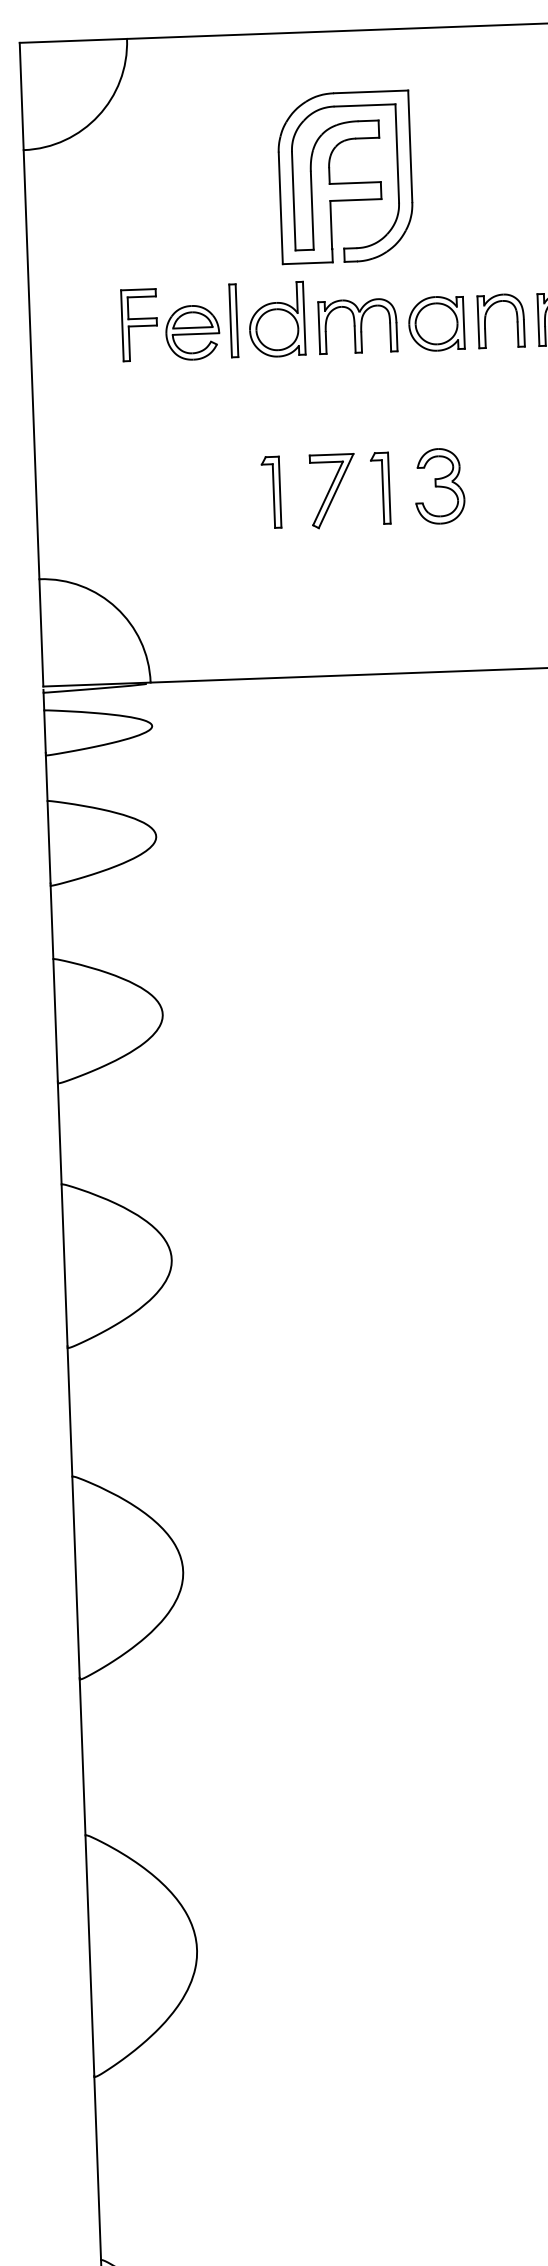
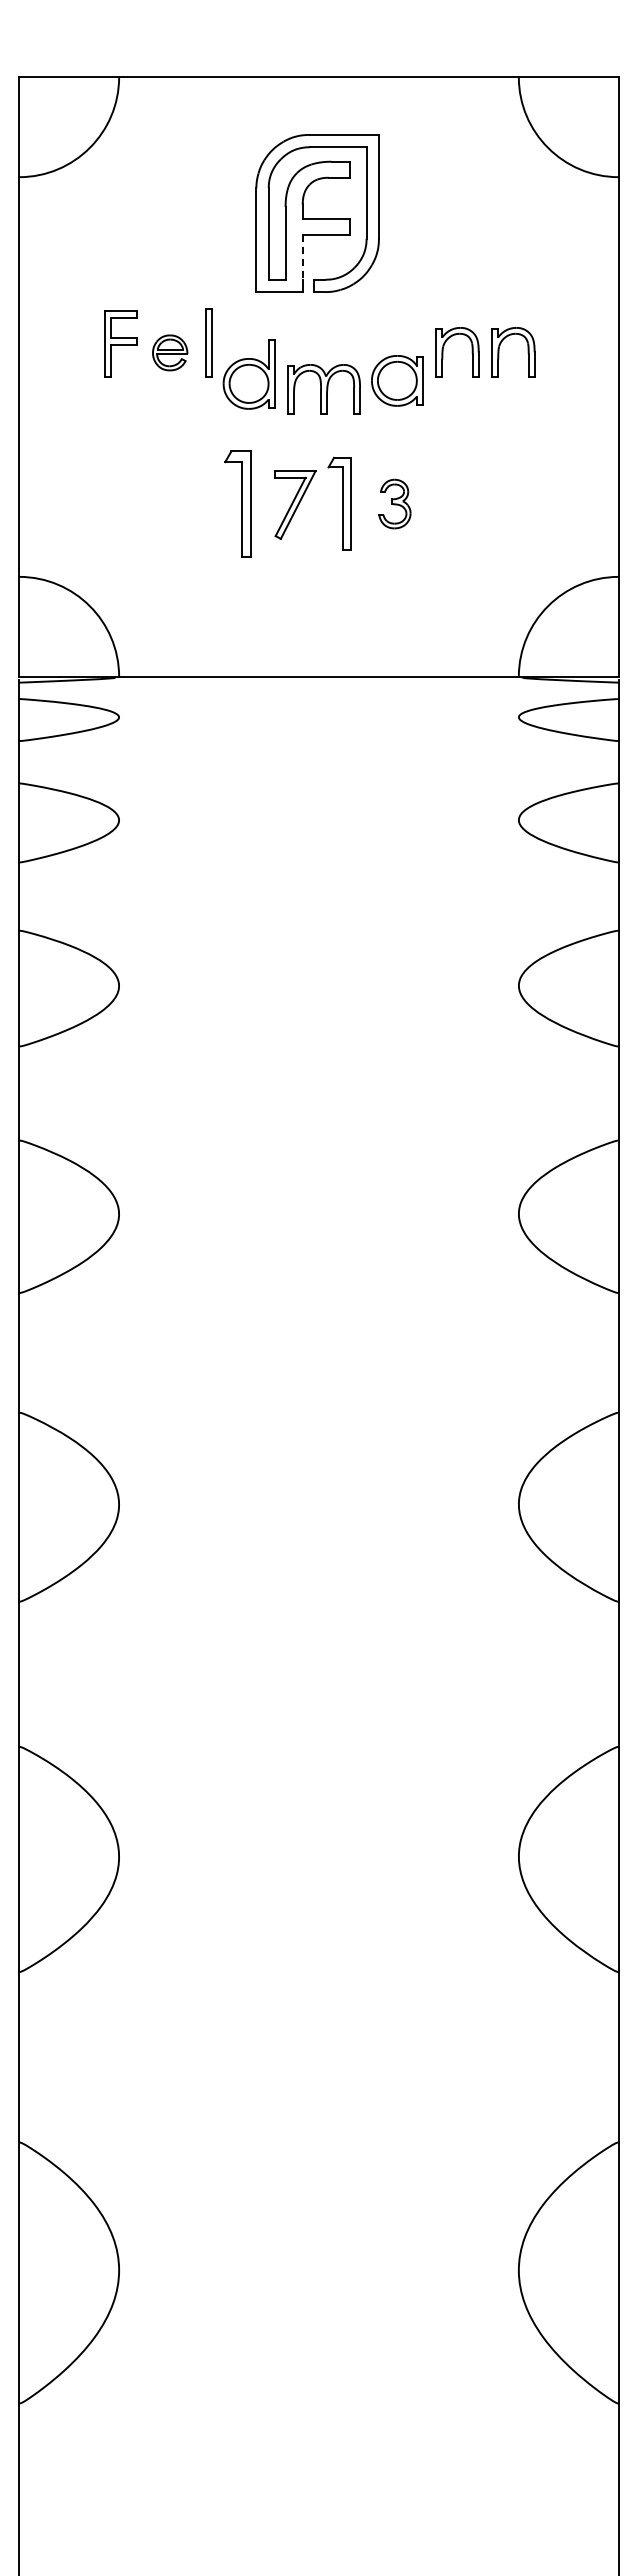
line: (330, 225) -> (302, 257), solid -> dashed
part: (276, 319) -> (248, 374), moved
part: (436, 323) -> (397, 380), moved
part: (357, 326) -> (323, 389), moved
part: (191, 332) -> (169, 352), size x0.7
part: (439, 485) -> (394, 503), size x0.7
part: (380, 487) -> (339, 503), size x1.4
part: (270, 491) -> (237, 503), size x1.6

